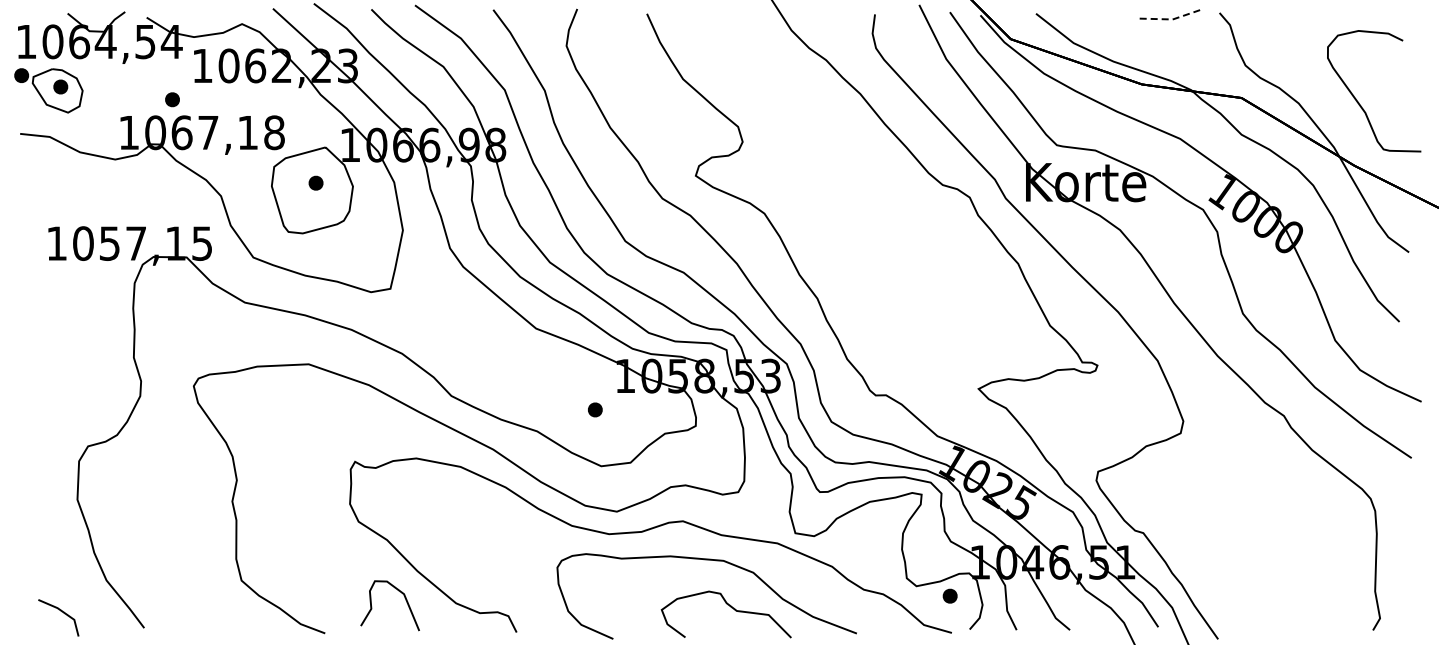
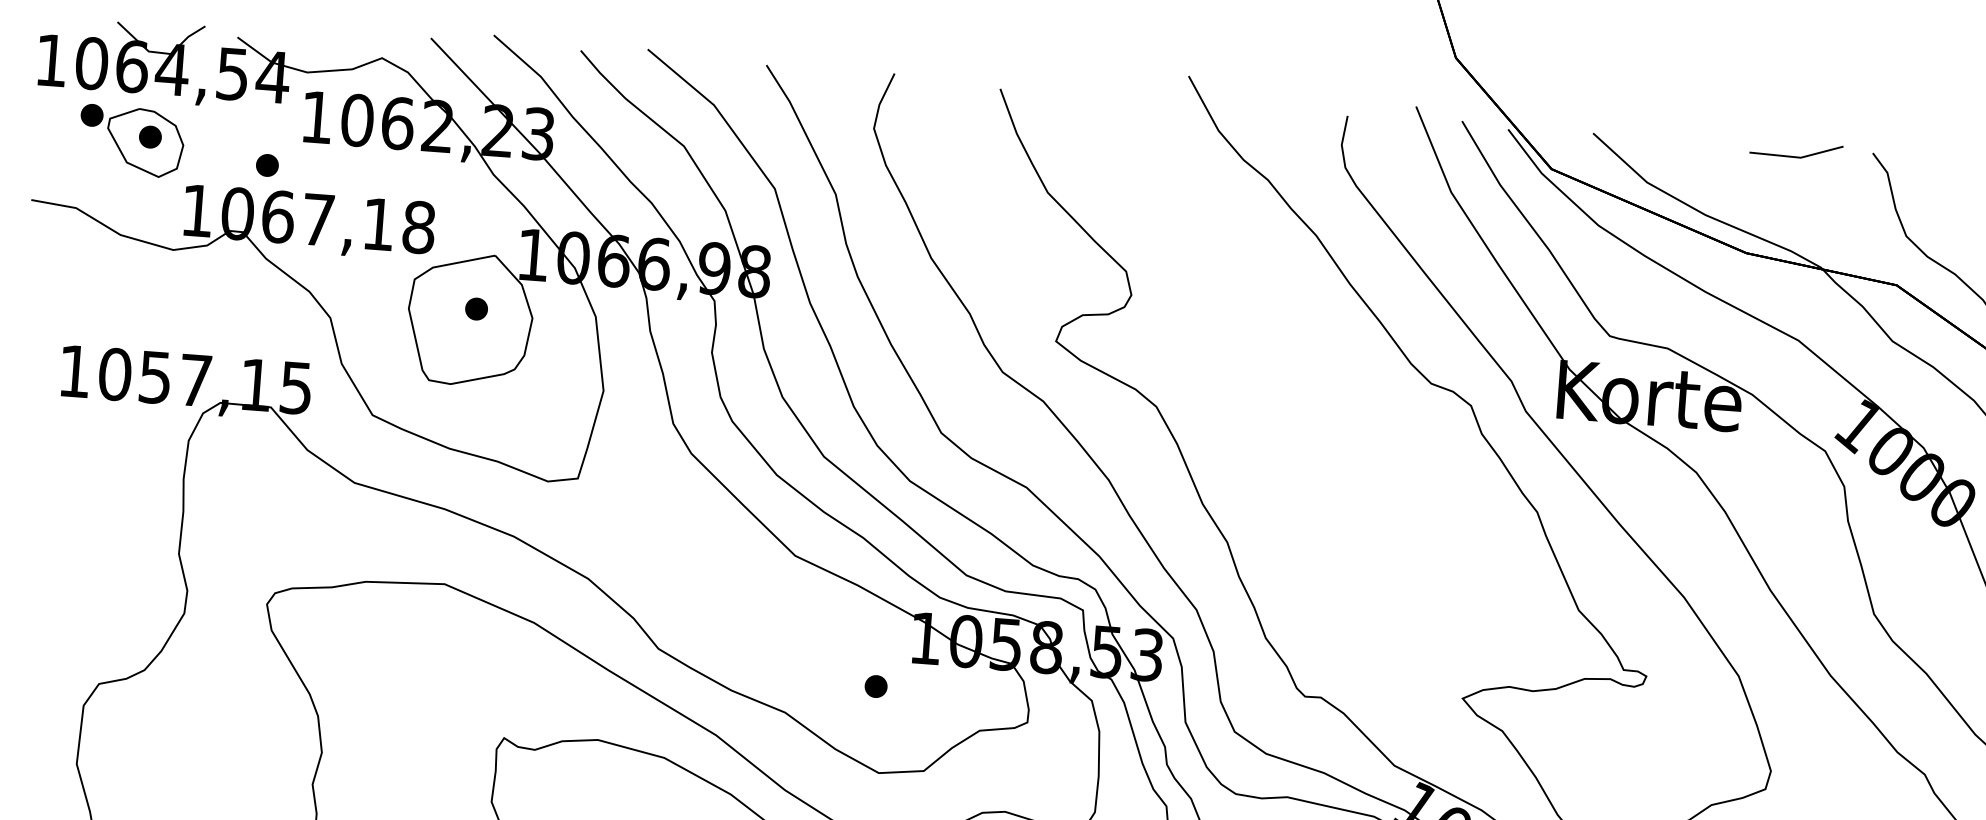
line: (1170, 19) -> (1797, 157), dashed -> solid
part: (48, 90) -> (131, 141), moved

